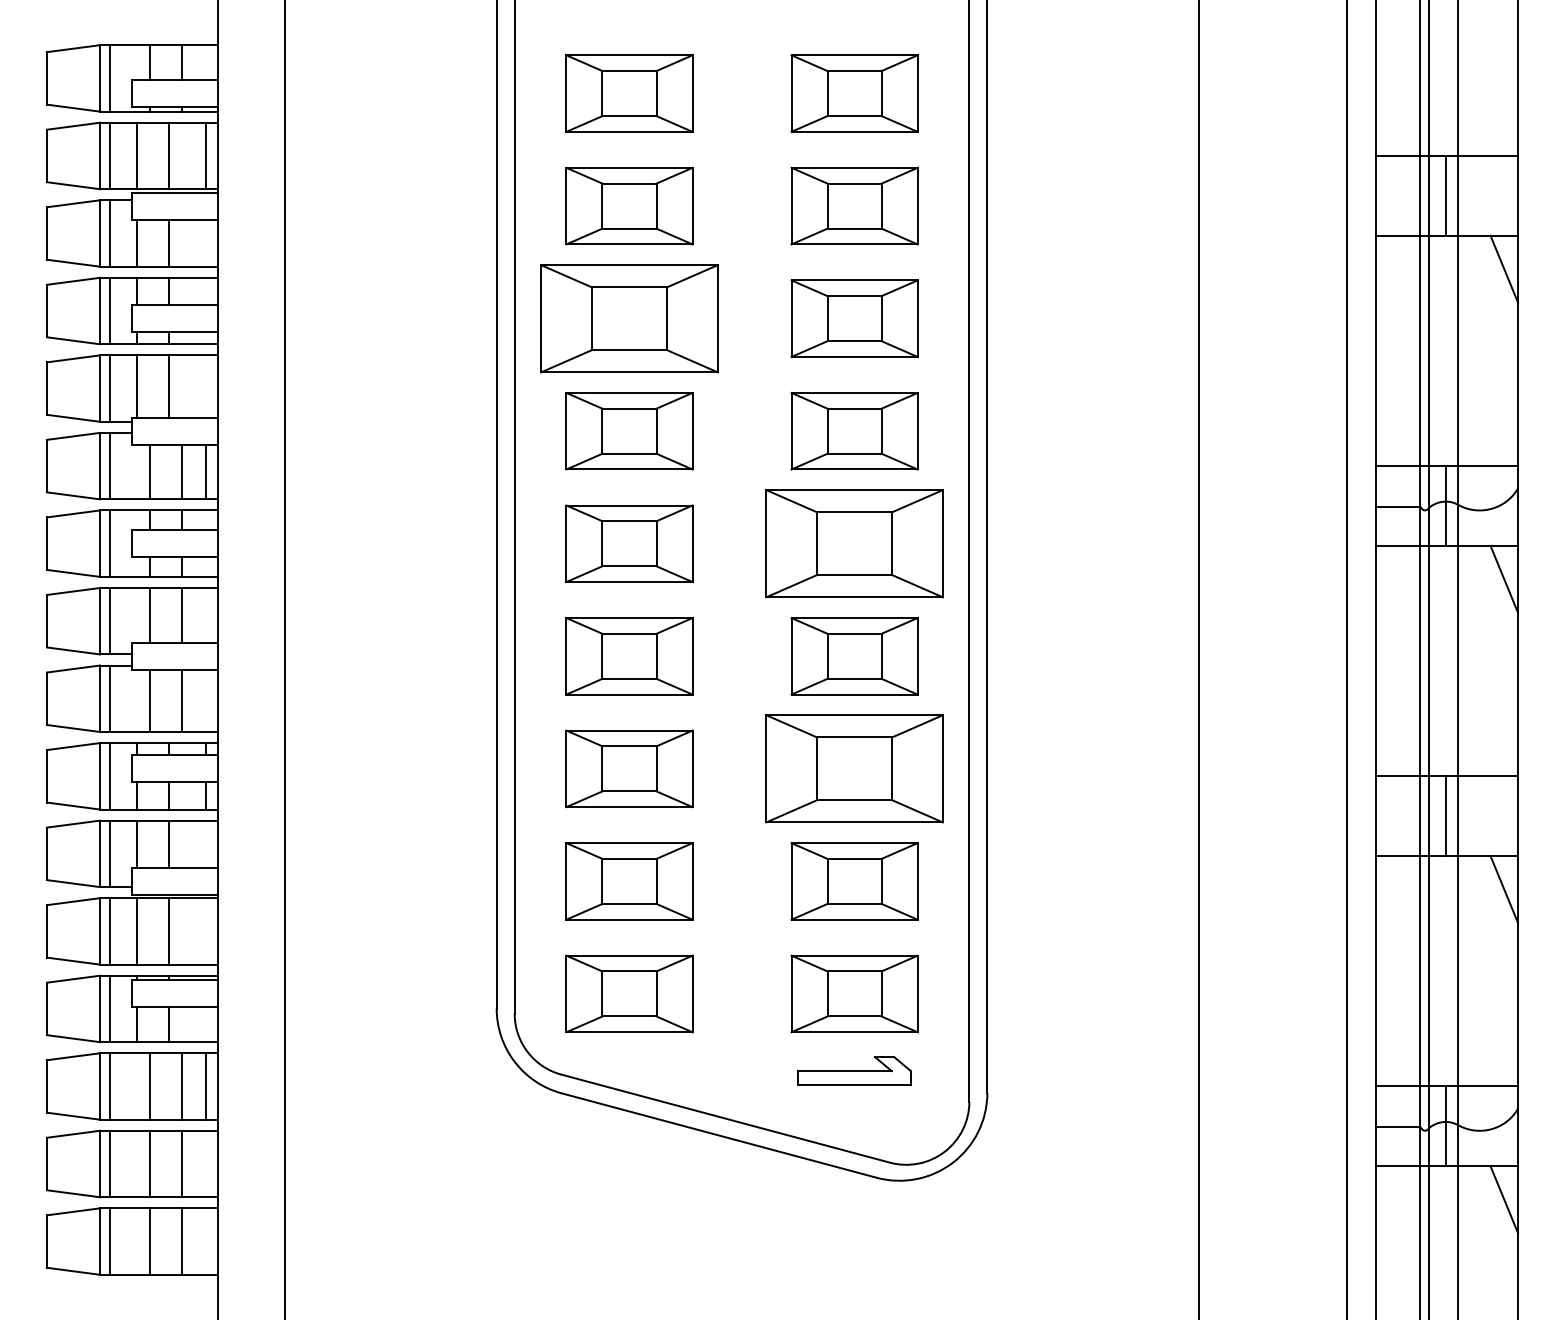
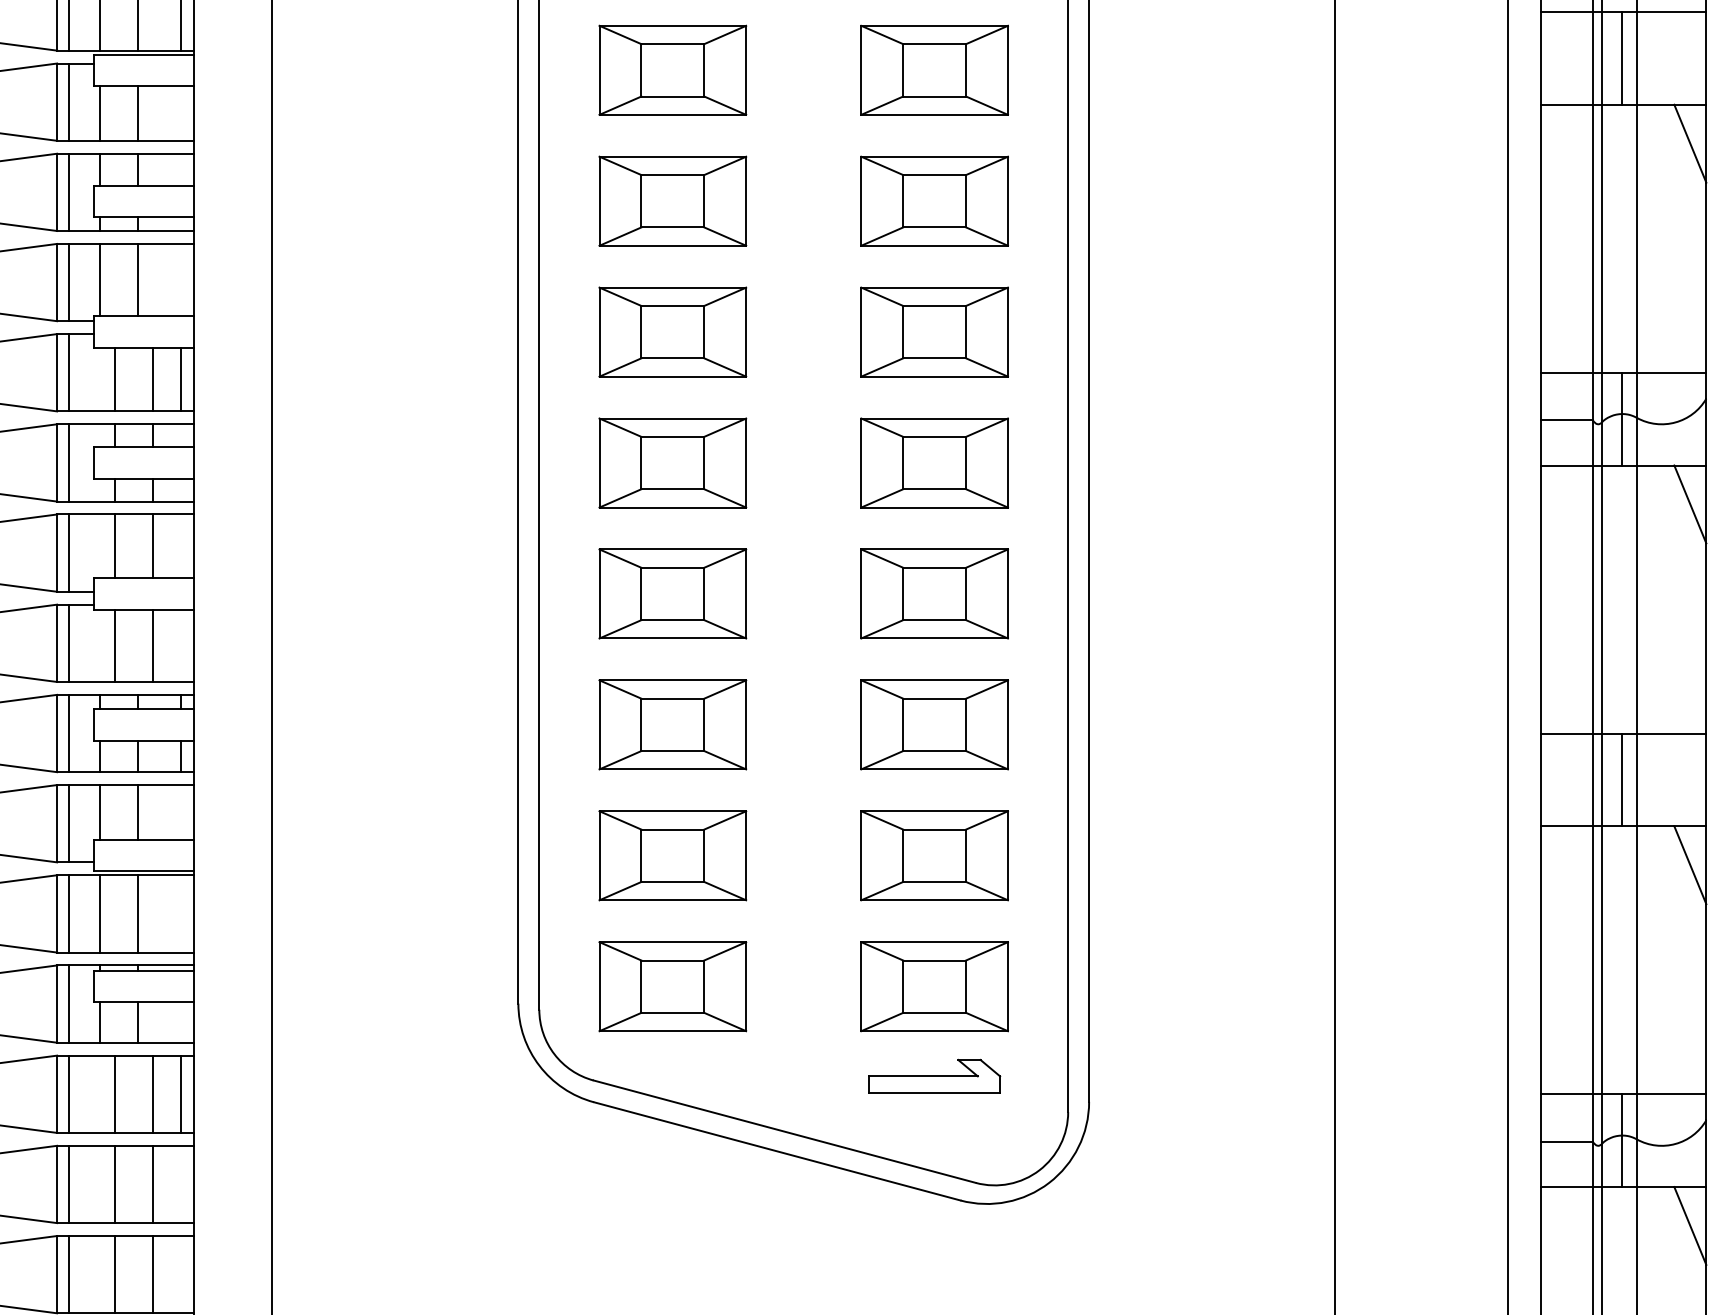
part: (629, 318) -> (672, 201), size x0.71
part: (854, 543) -> (934, 462), size x0.71
part: (854, 768) -> (934, 724), size x0.71

